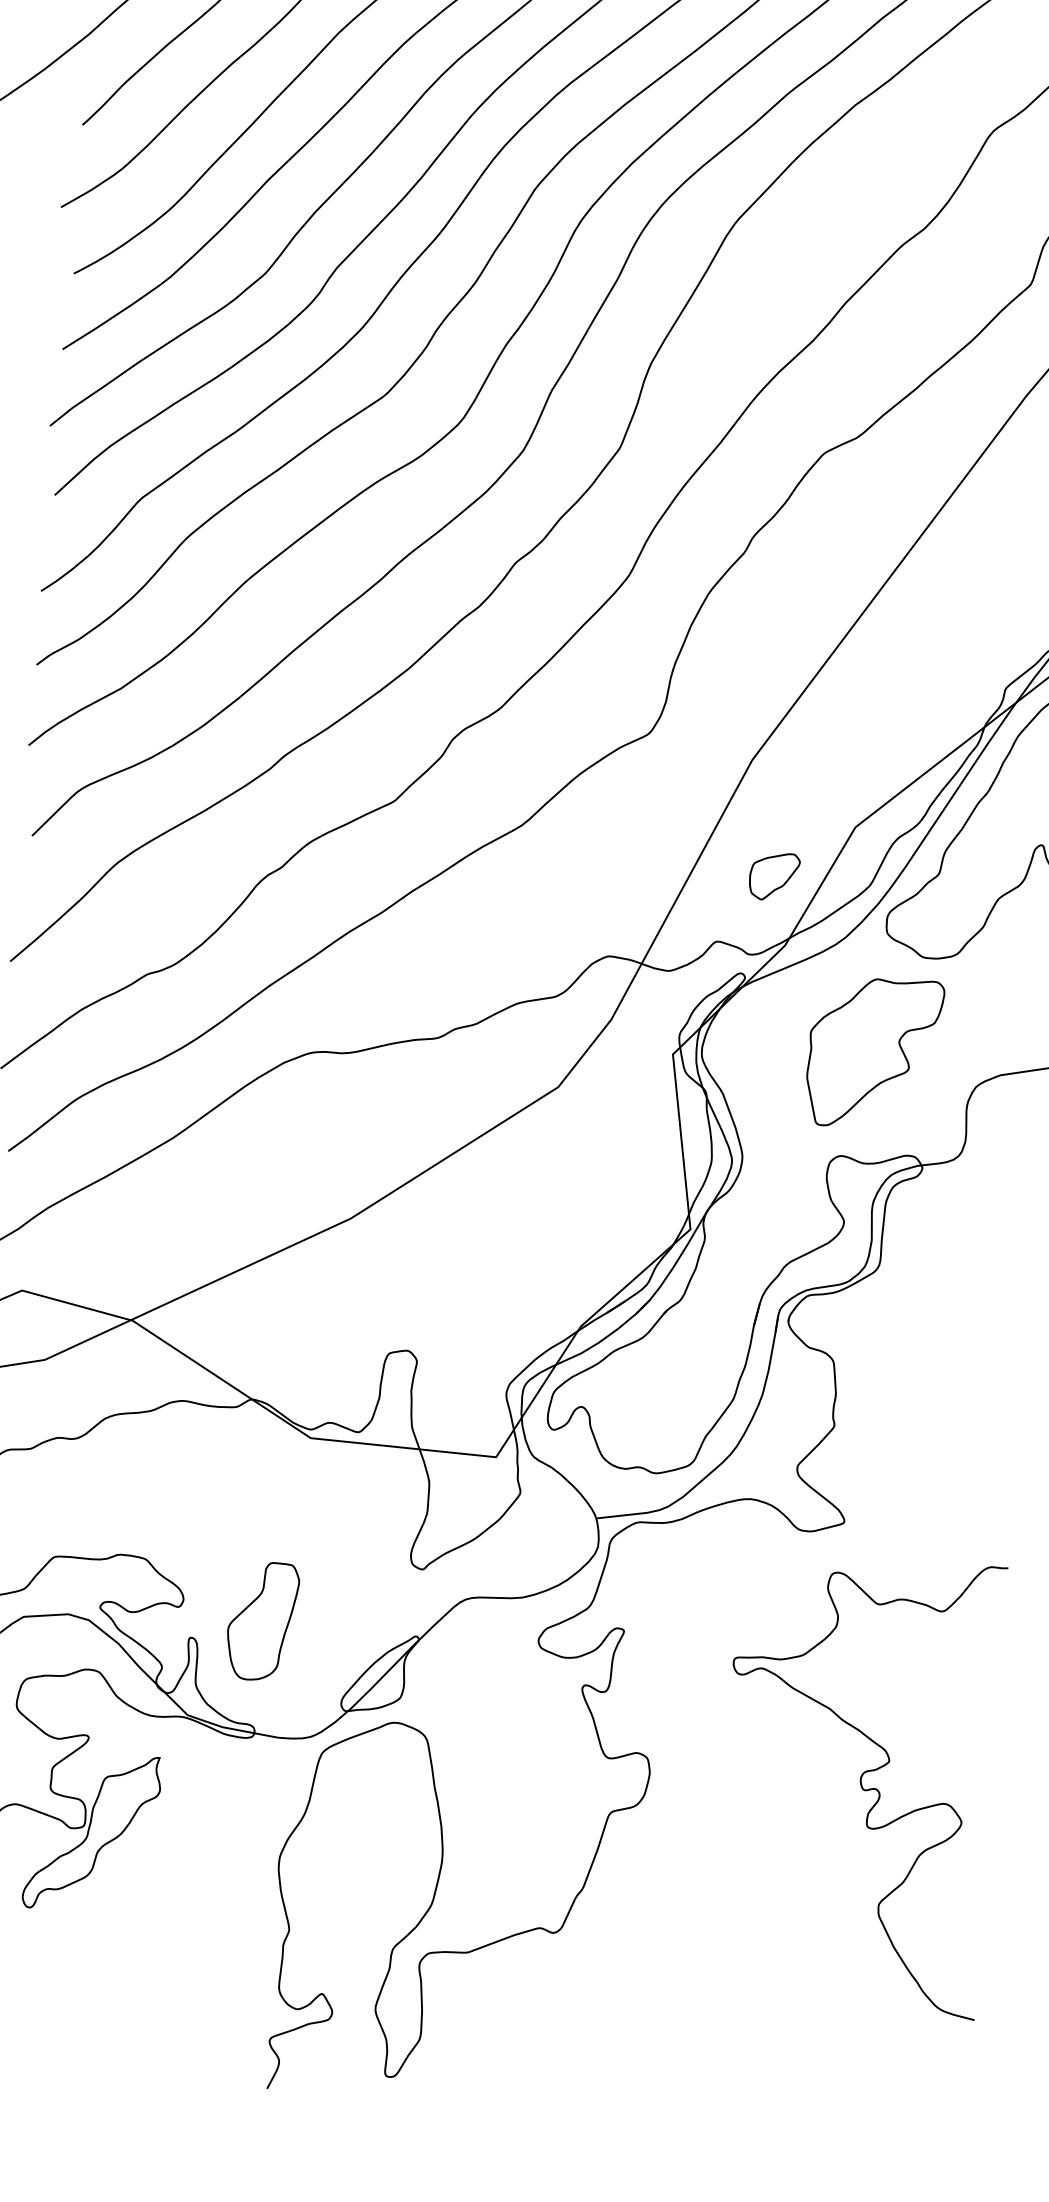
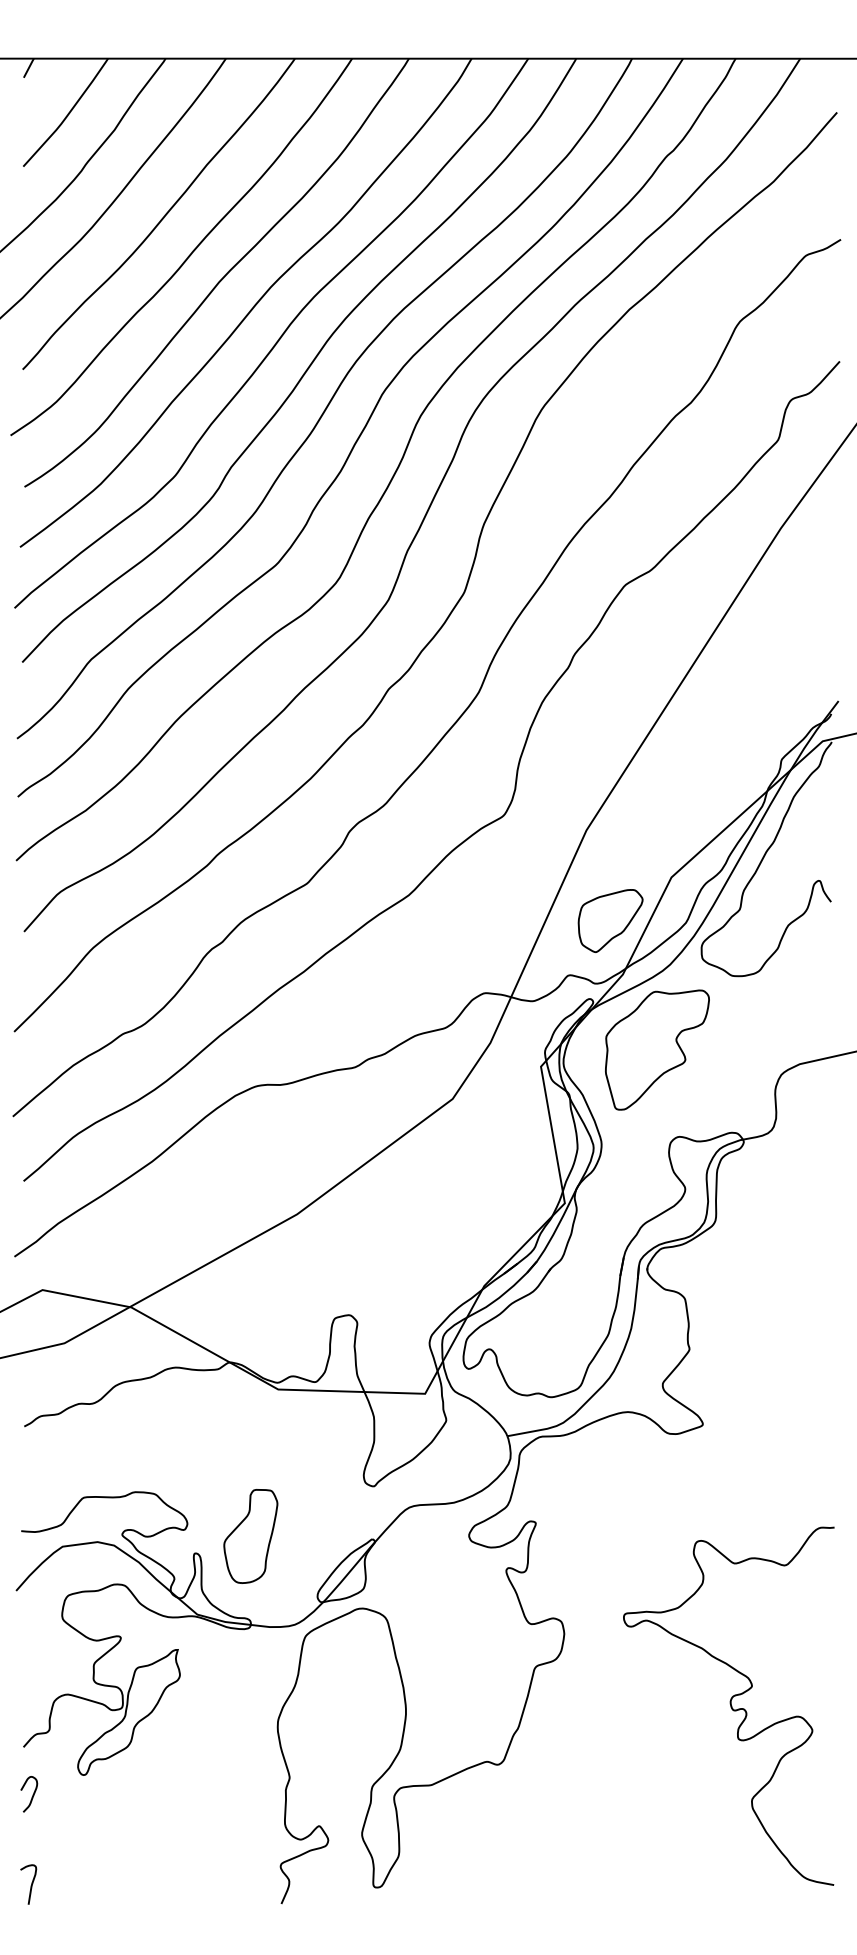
part: (774, 876) -> (610, 920), size x1.67
part: (874, 1052) -> (657, 1049), moved
curve: (860, 1783) -> (730, 1705), moved

